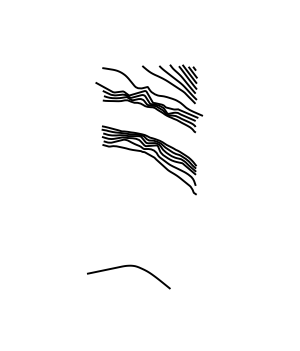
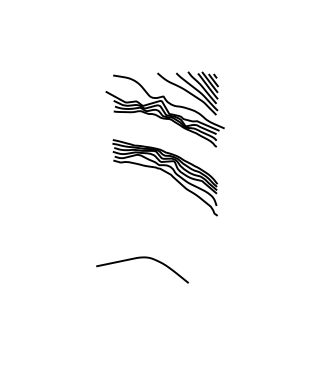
curve: (128, 266) -> (142, 258), moved

